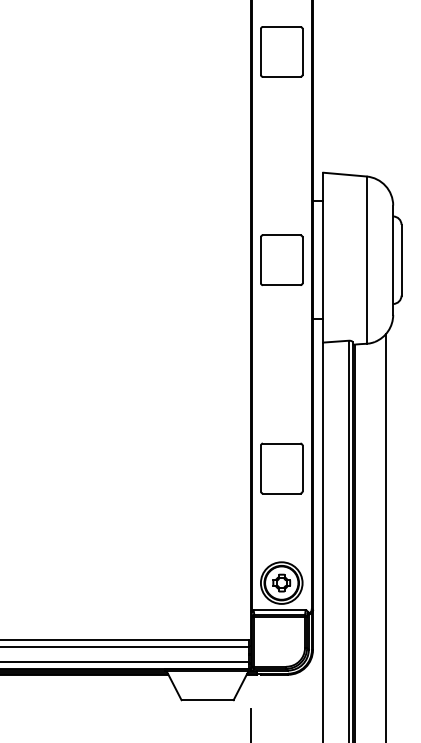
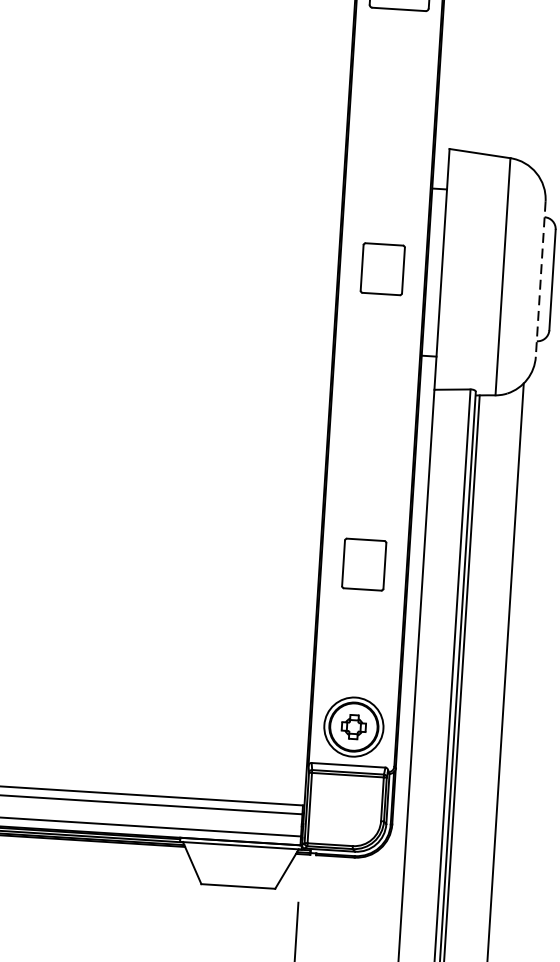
part: (281, 259) -> (382, 268), size x0.7
line: (393, 260) -> (541, 279), solid -> dashed
part: (281, 468) -> (363, 564), size x0.7

